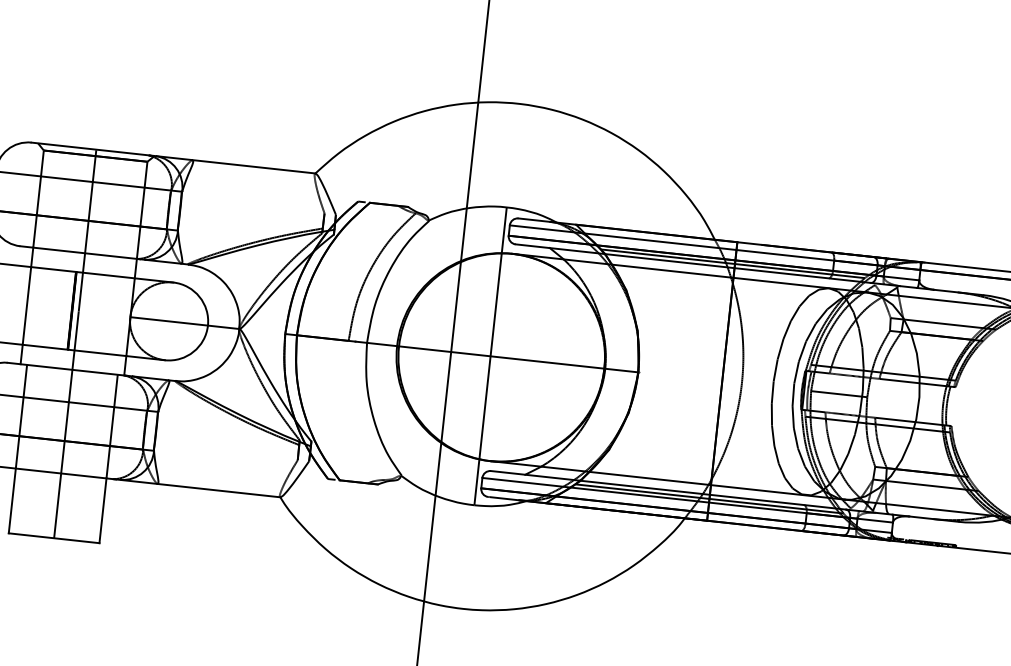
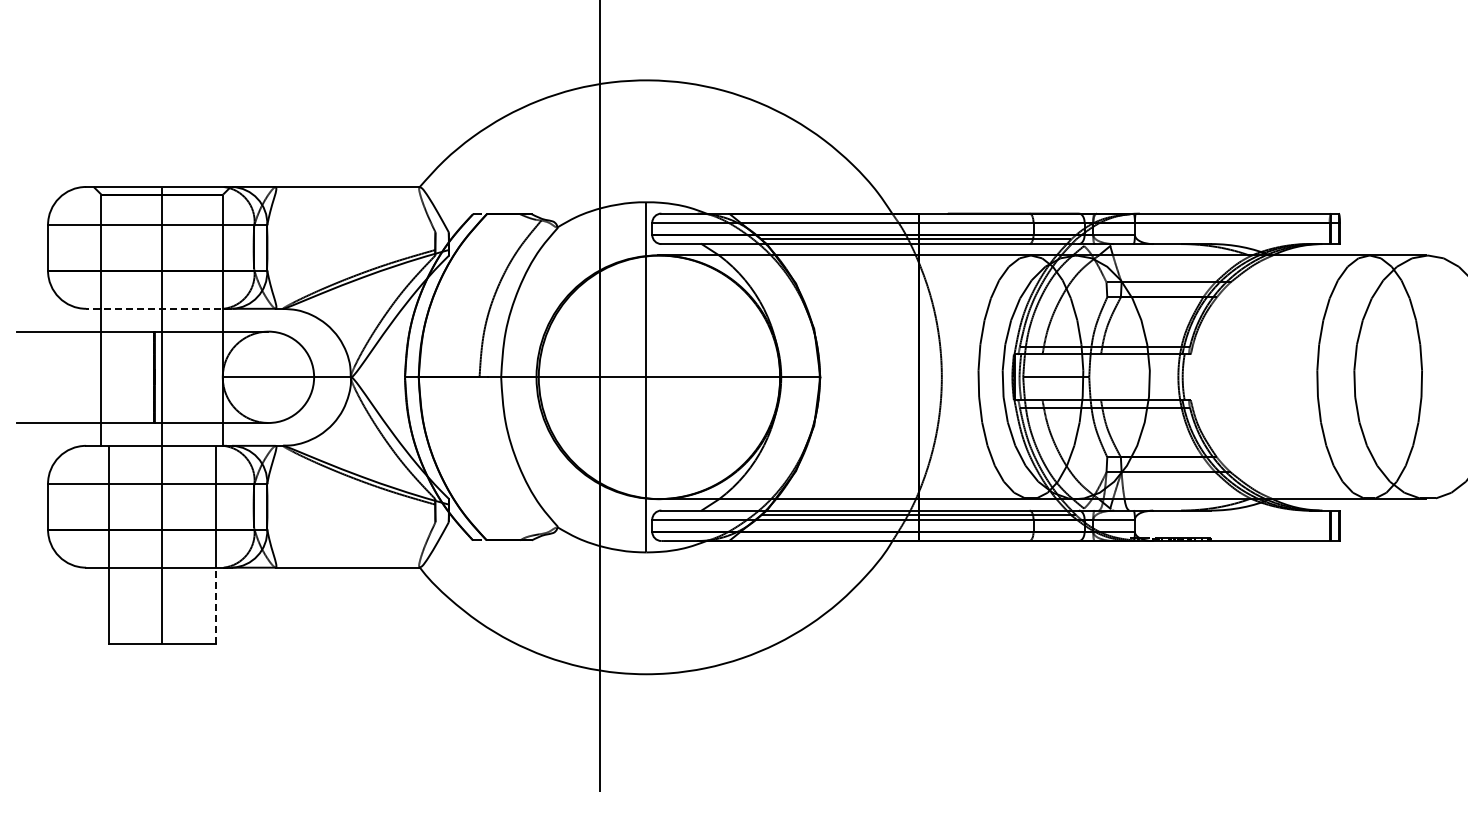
line: (81, 252) -> (158, 308), solid -> dashed
line: (102, 510) -> (215, 605), solid -> dashed

